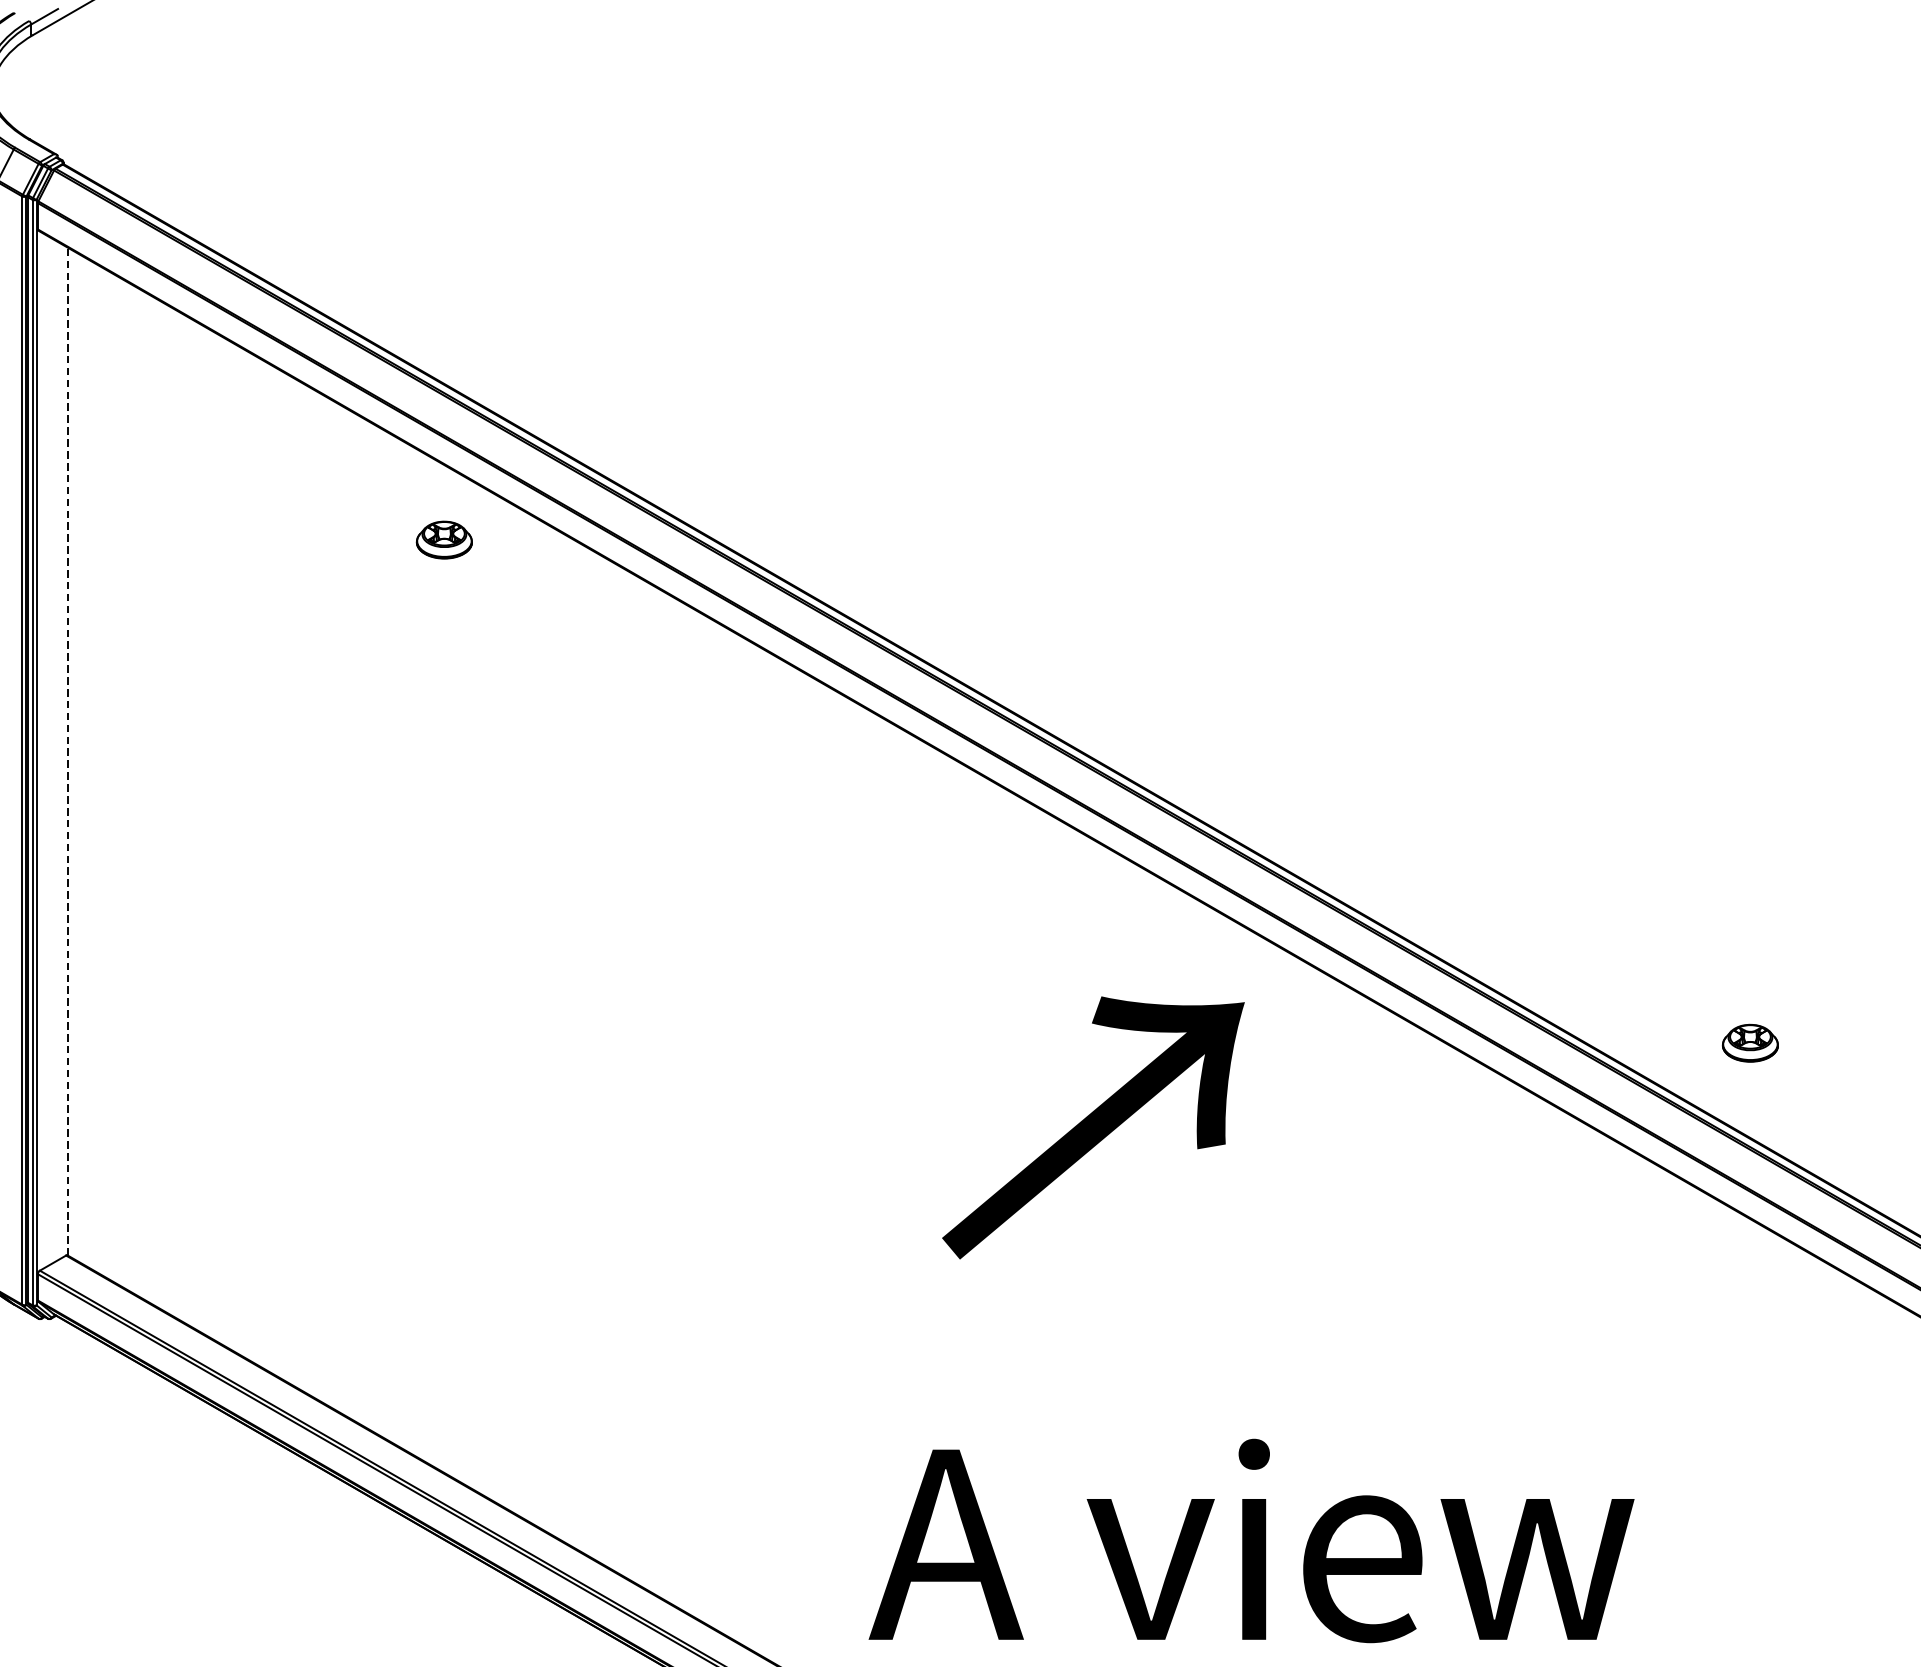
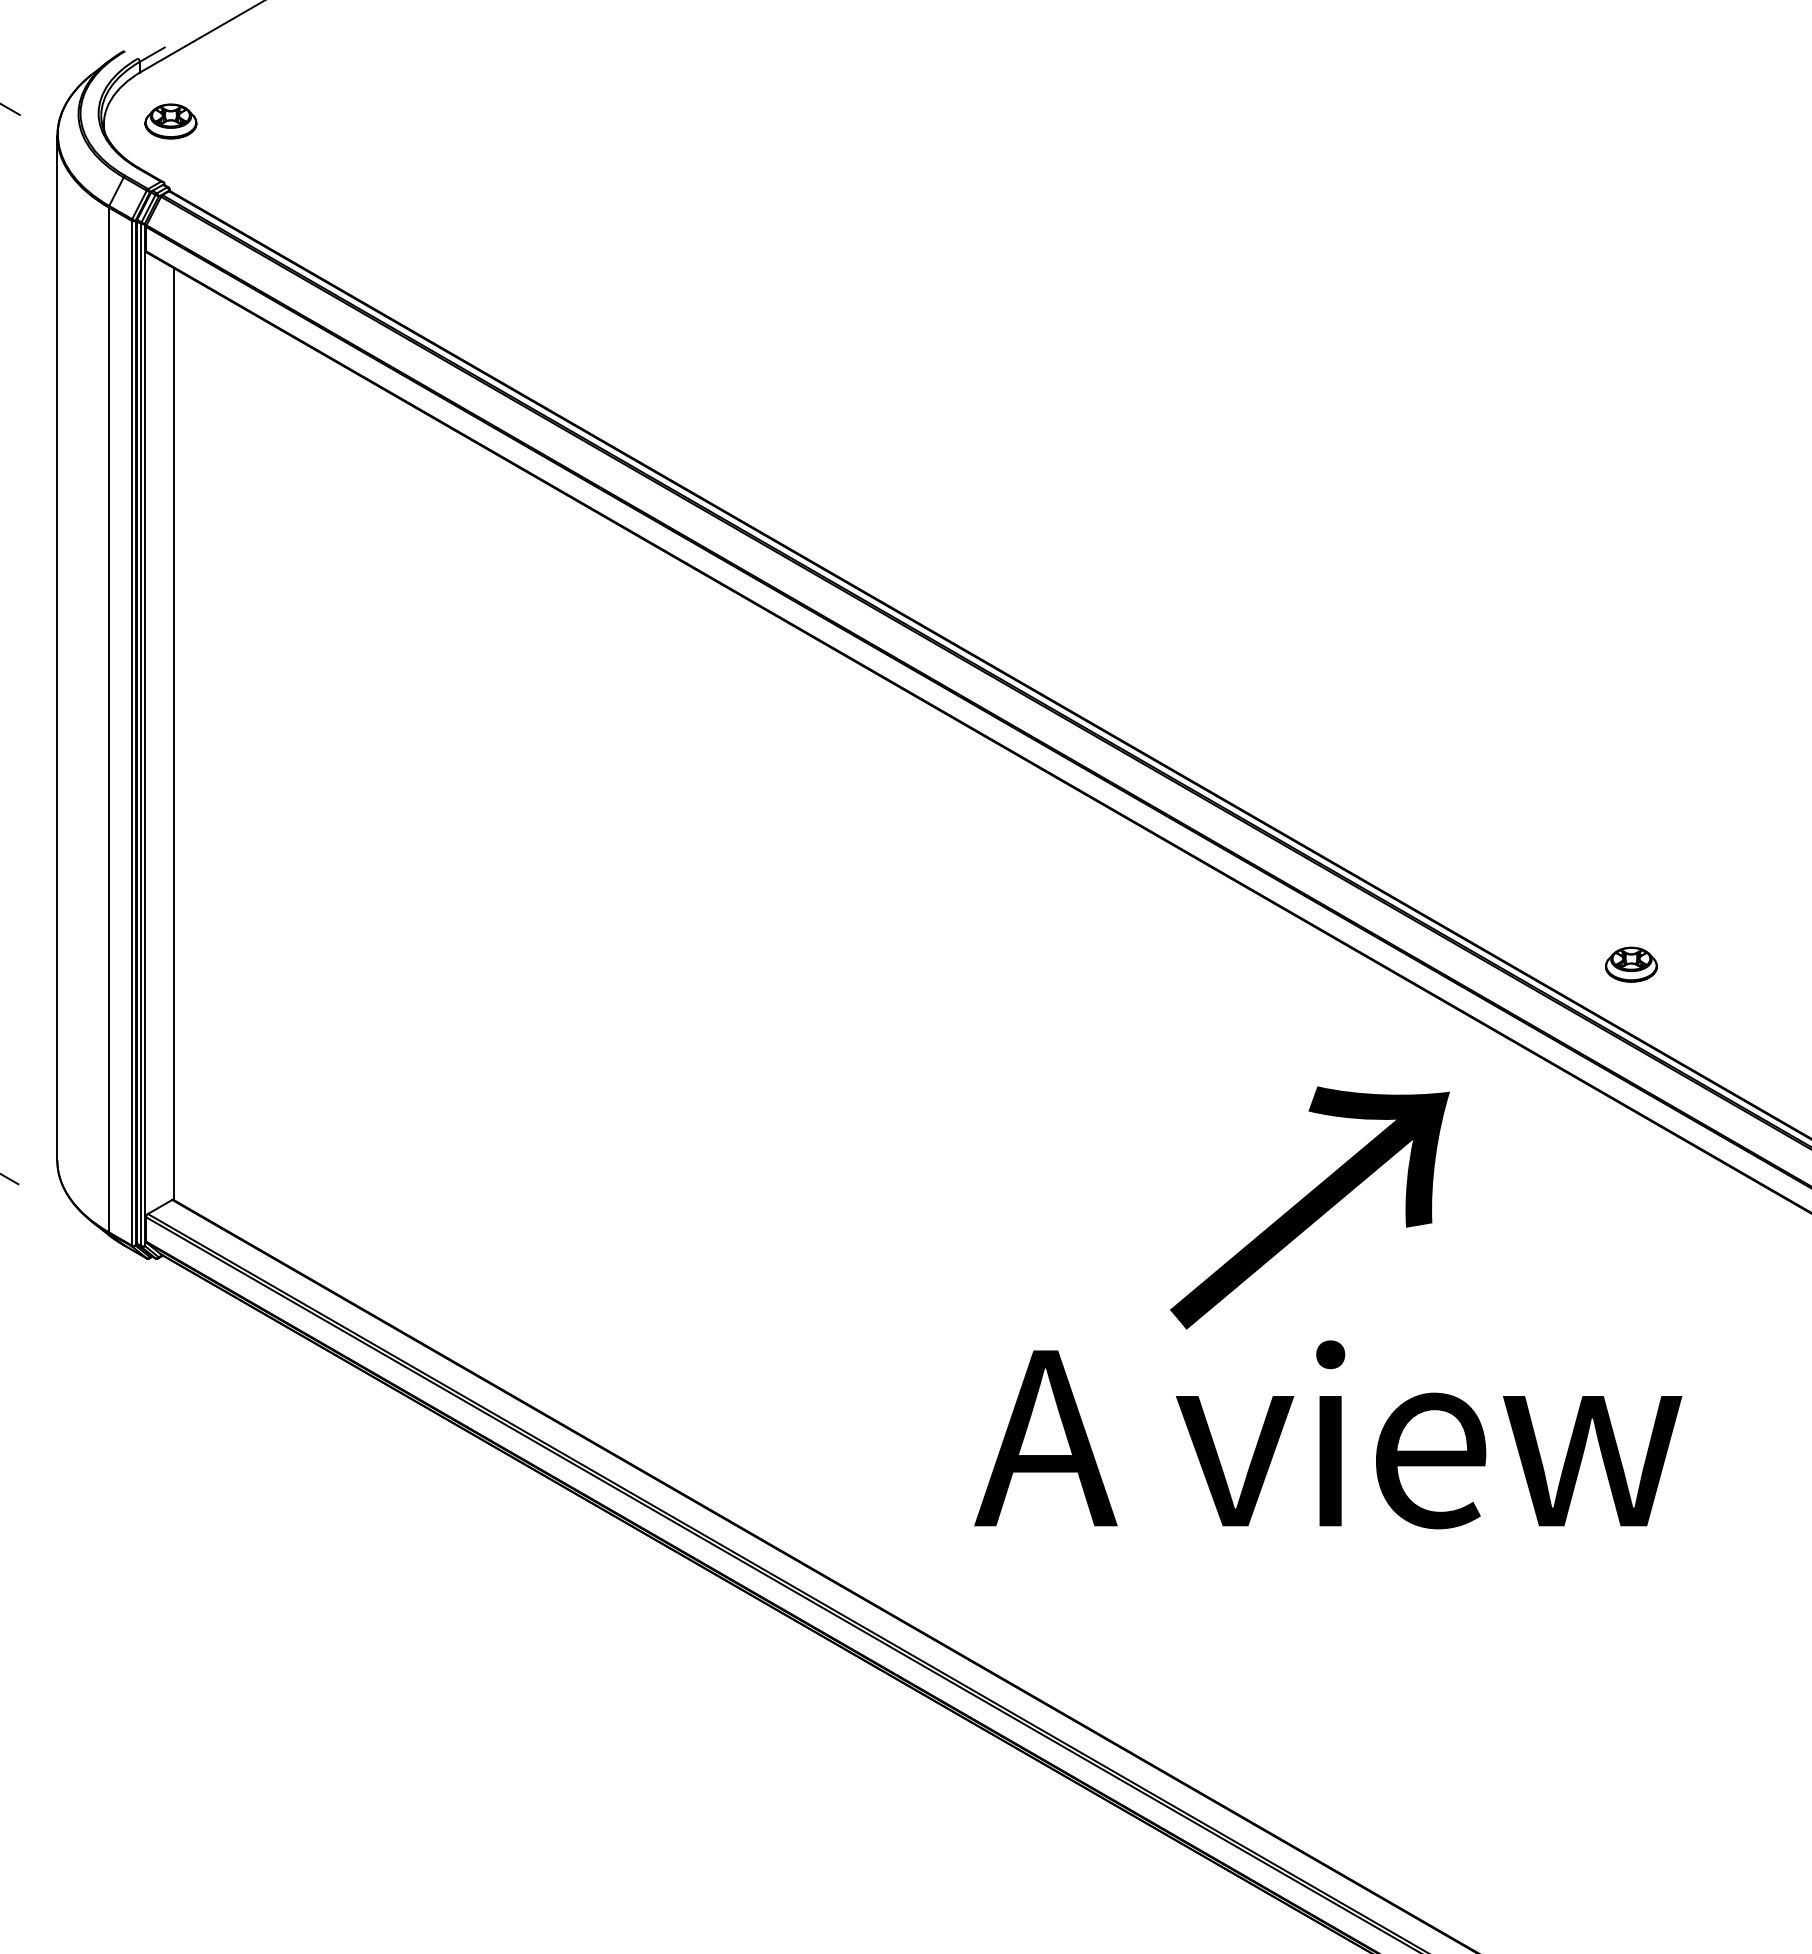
part: (443, 540) -> (170, 121), moved
line: (68, 752) -> (174, 734), dashed -> solid
part: (1750, 1043) -> (1631, 964), moved
text: (1092, 1127) -> (1309, 1207), moved
text: (1251, 1540) -> (1328, 1434), moved

